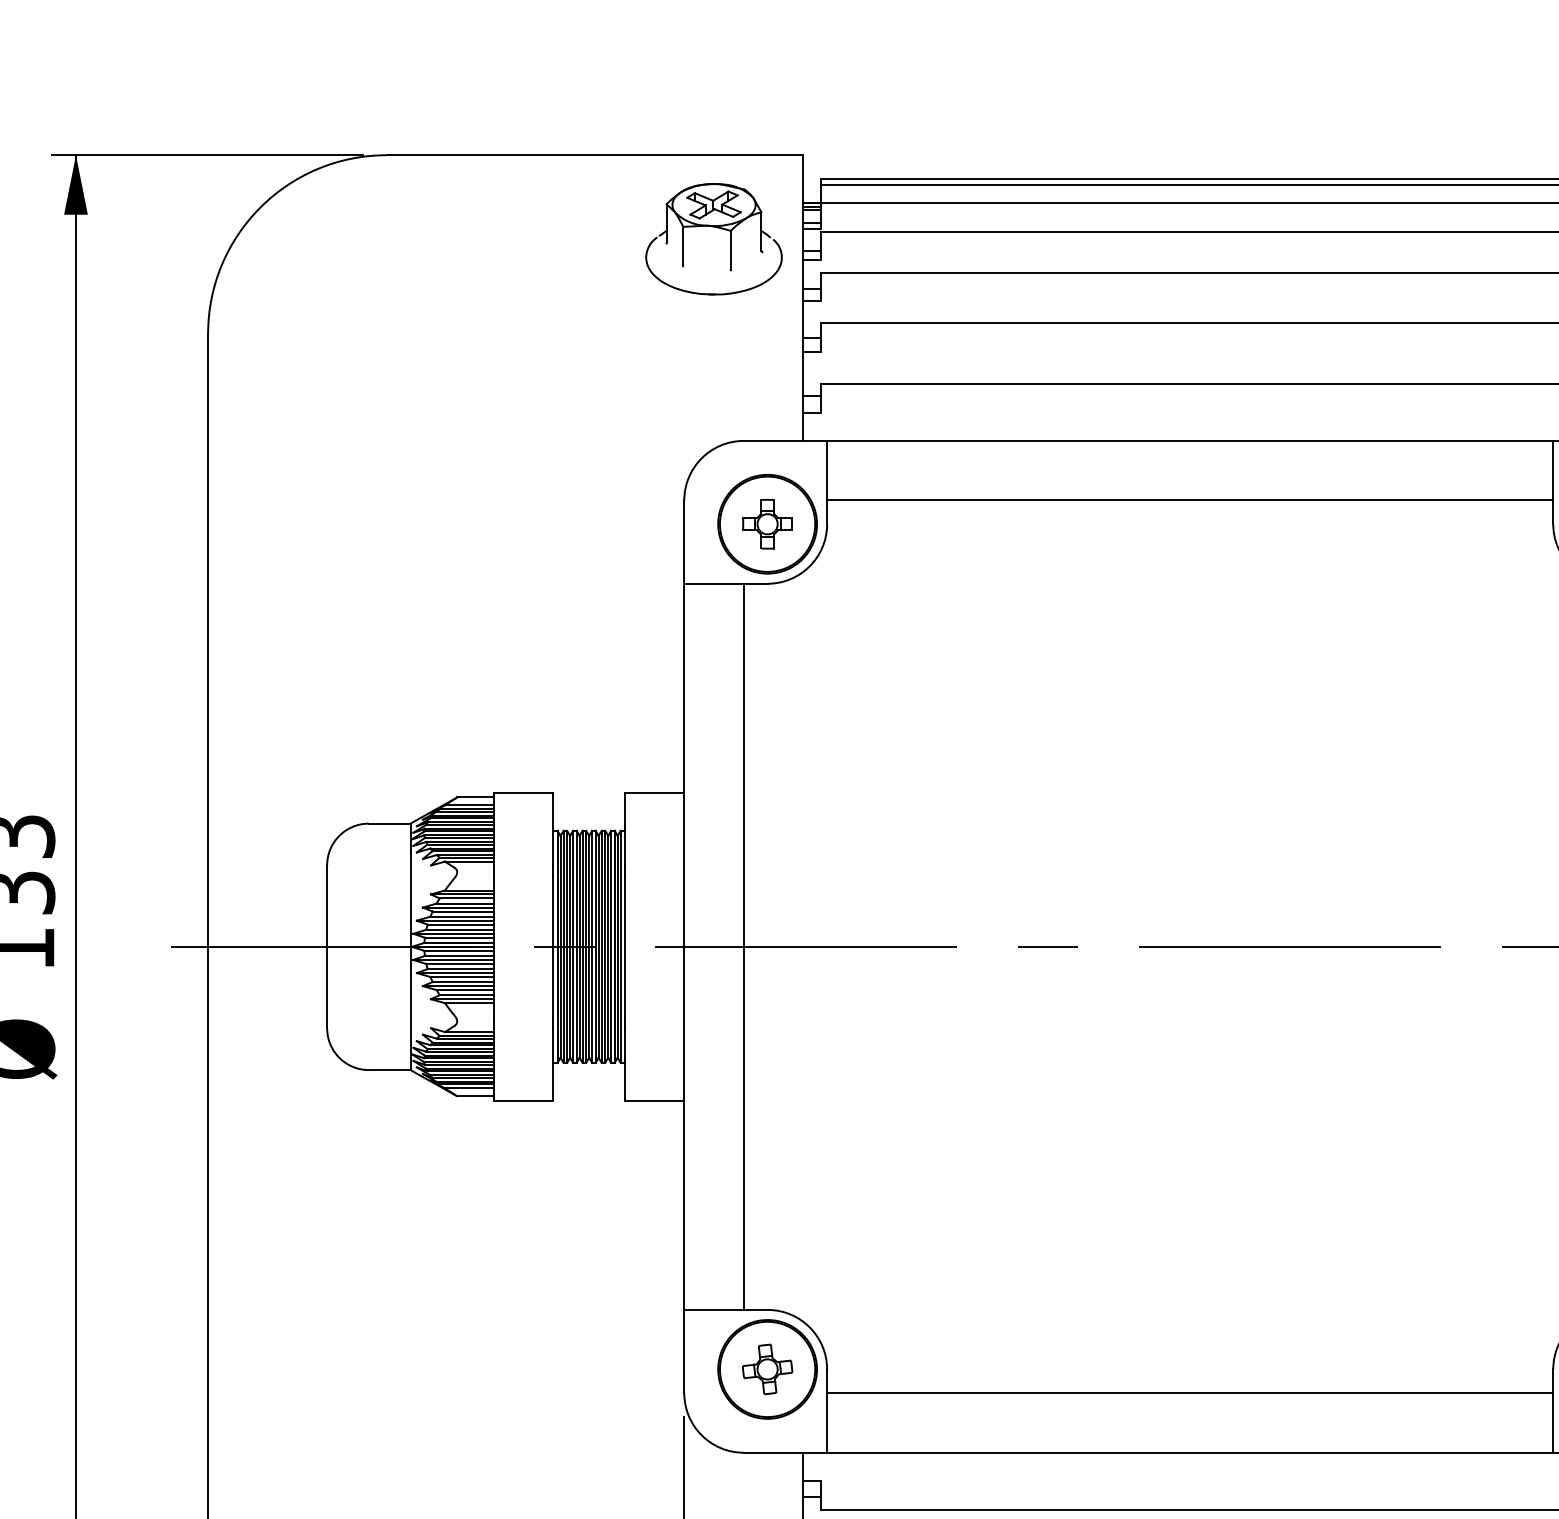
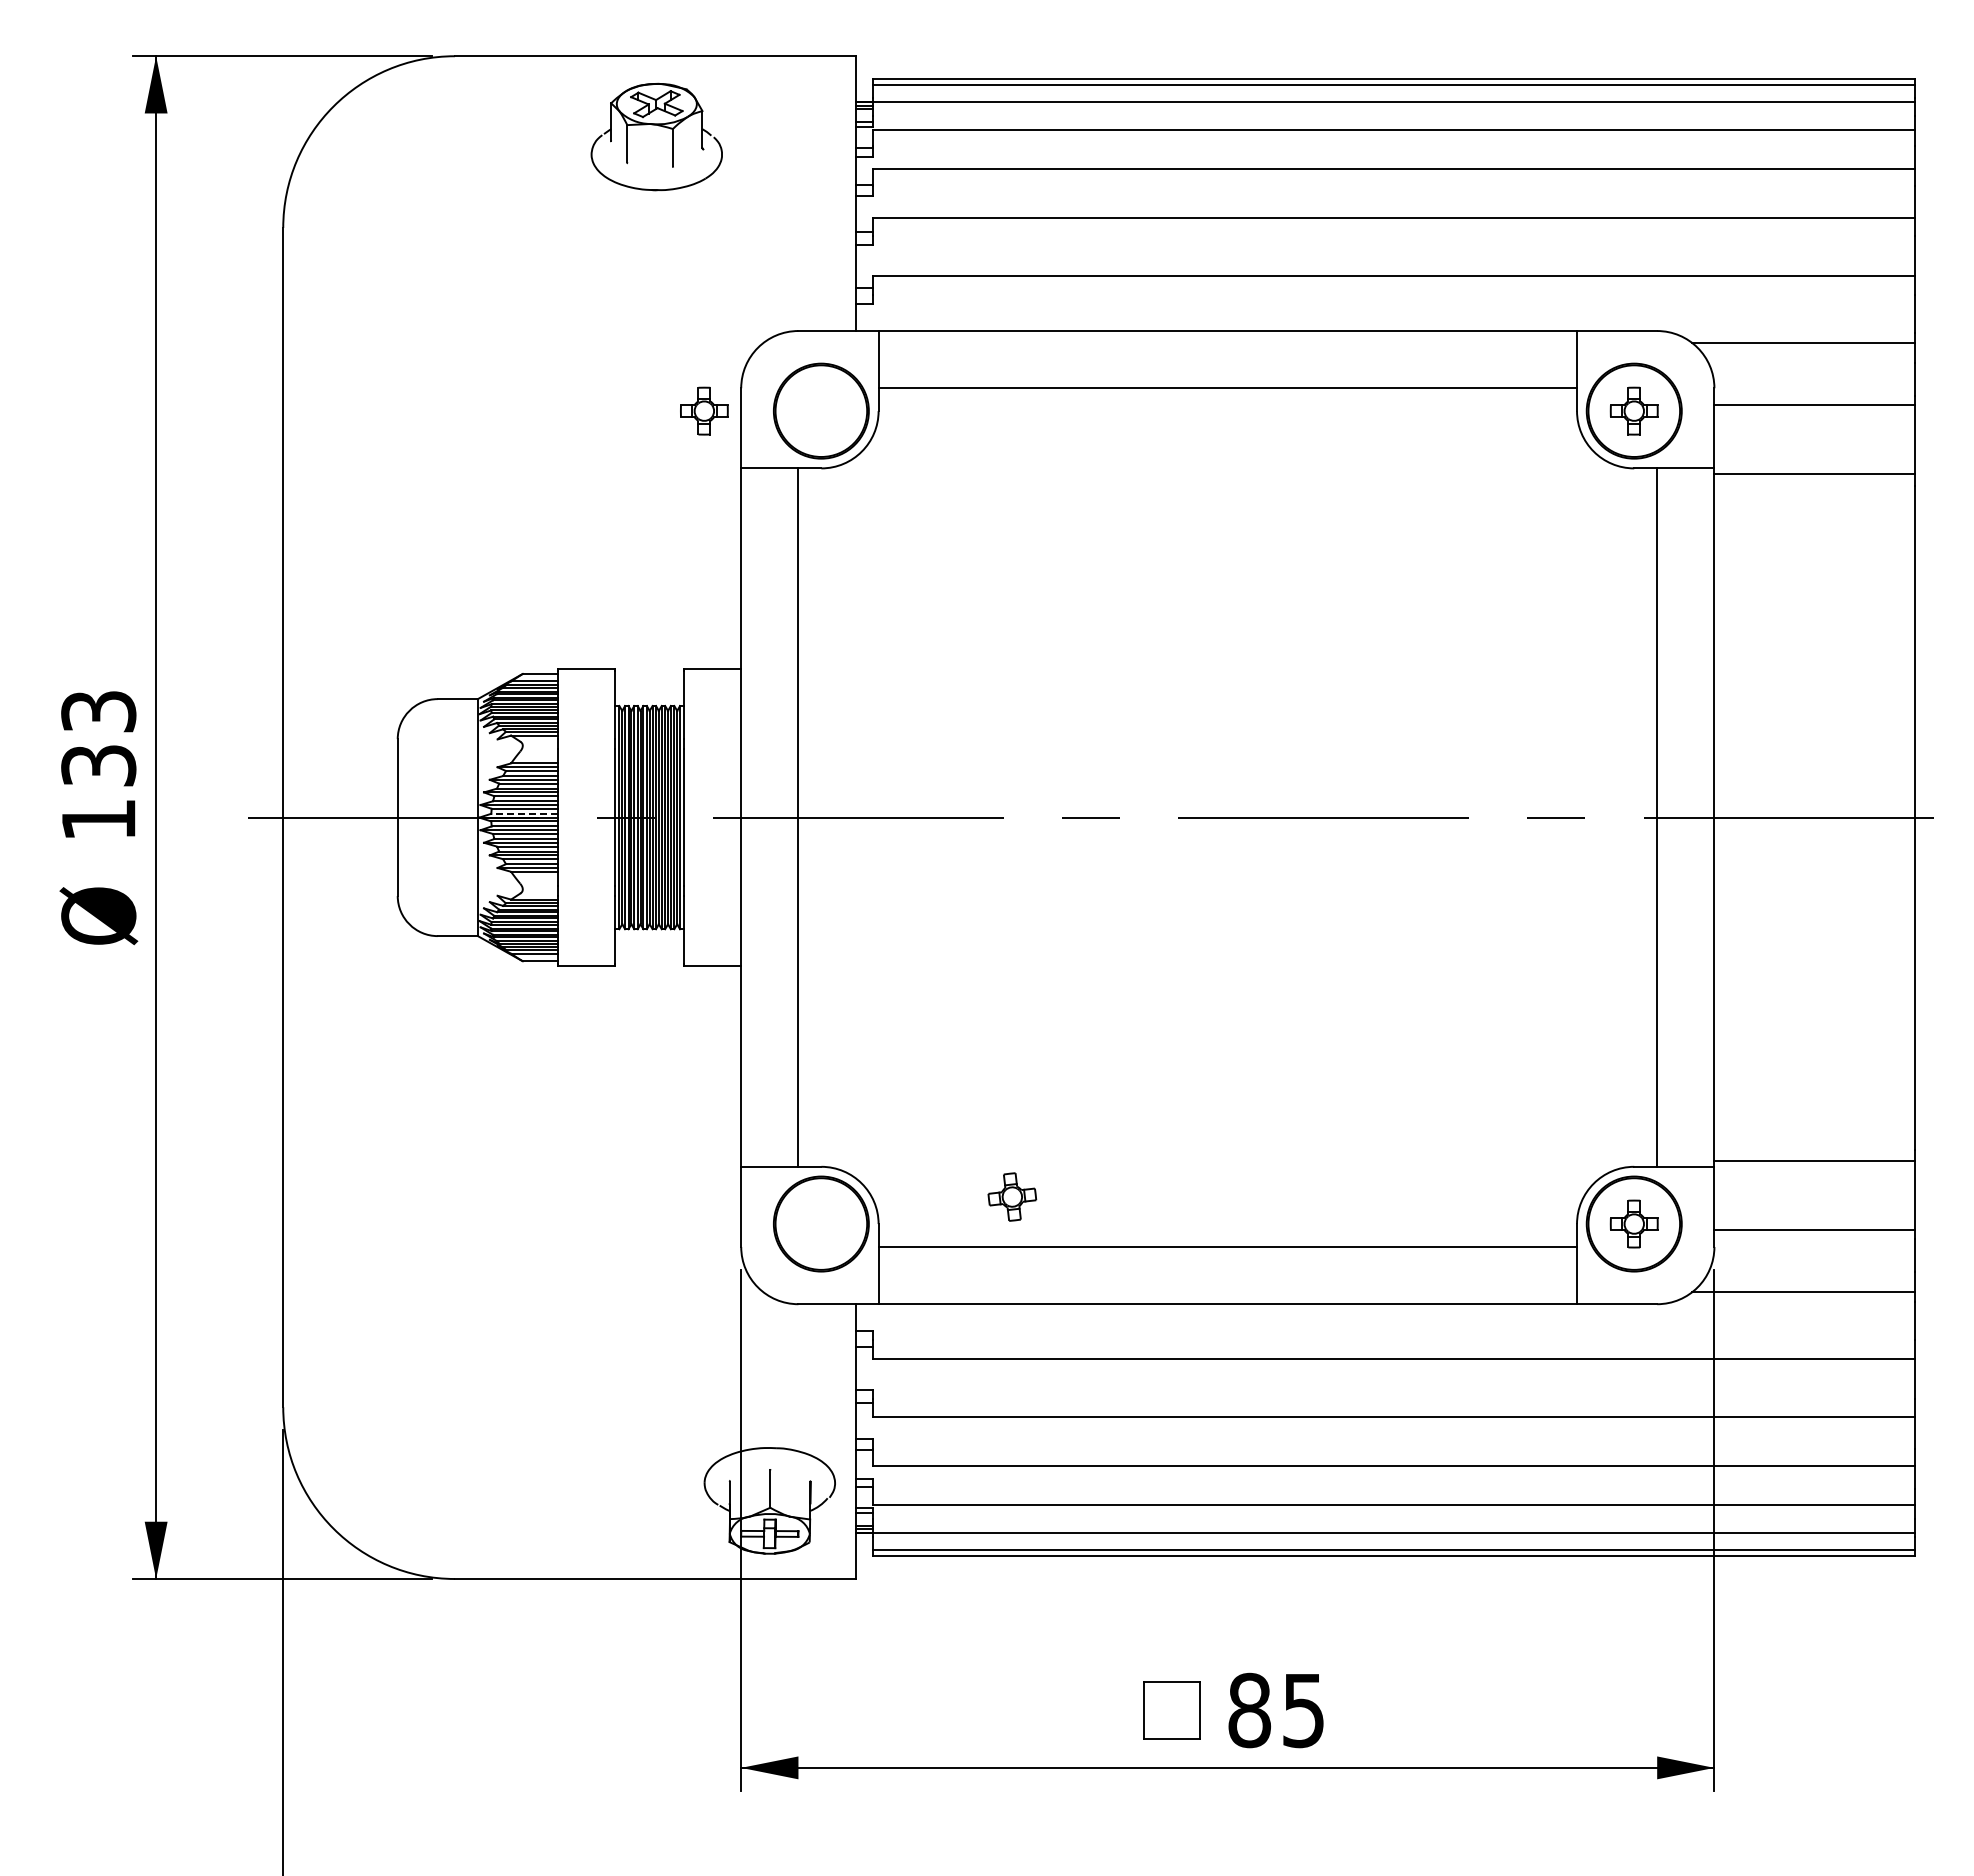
part: (715, 228) -> (658, 126), moved
part: (767, 523) -> (704, 410), moved
line: (458, 942) -> (524, 813), solid -> dashed
part: (767, 1368) -> (1012, 1196), moved

